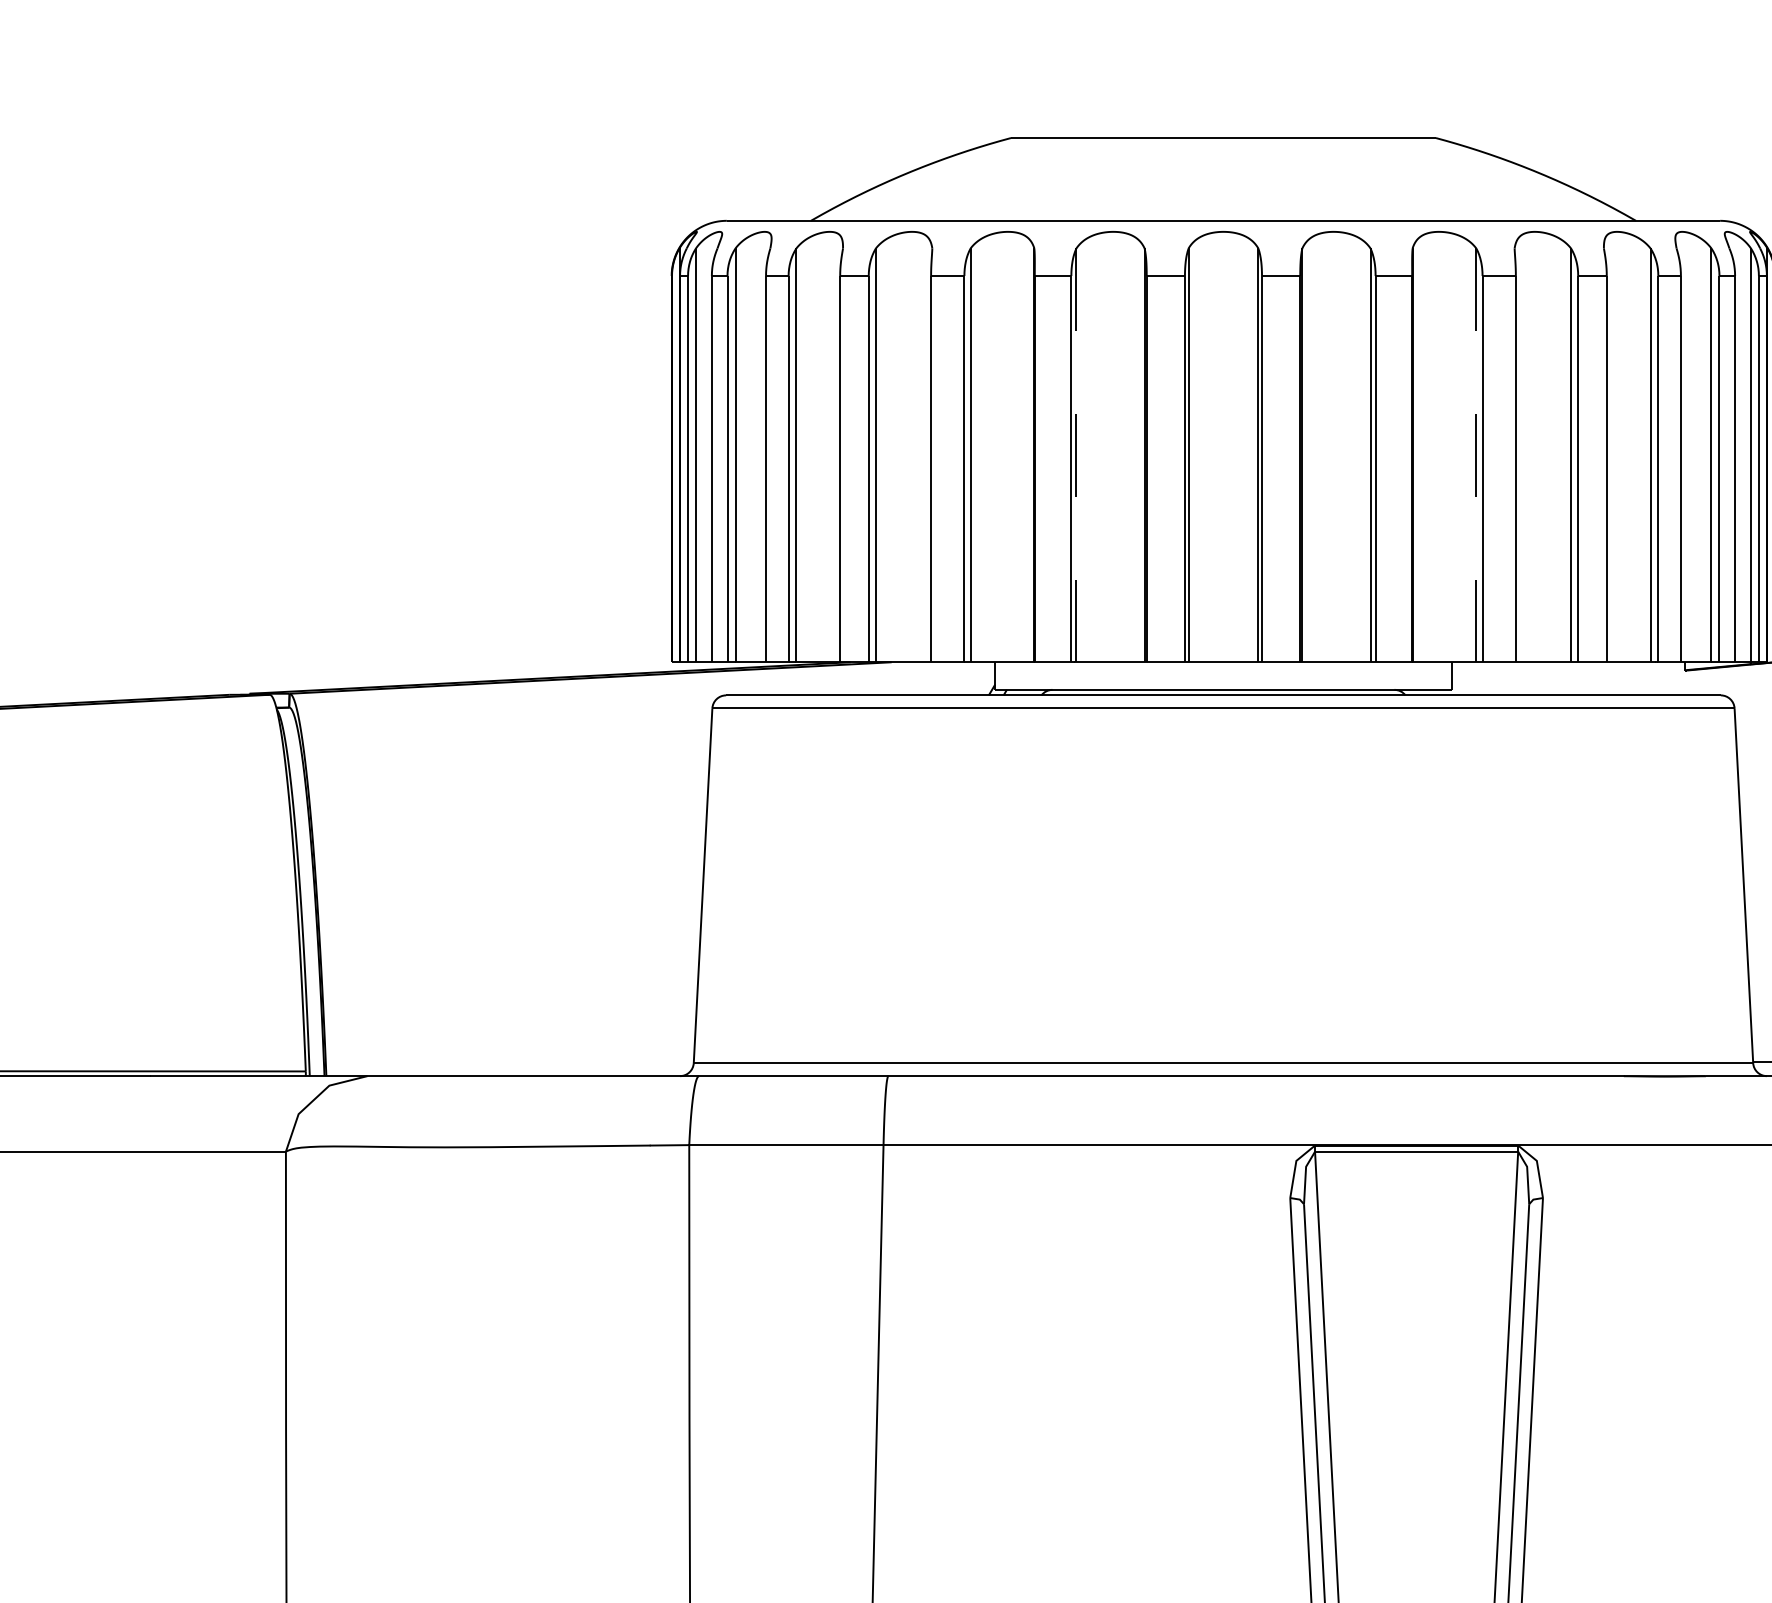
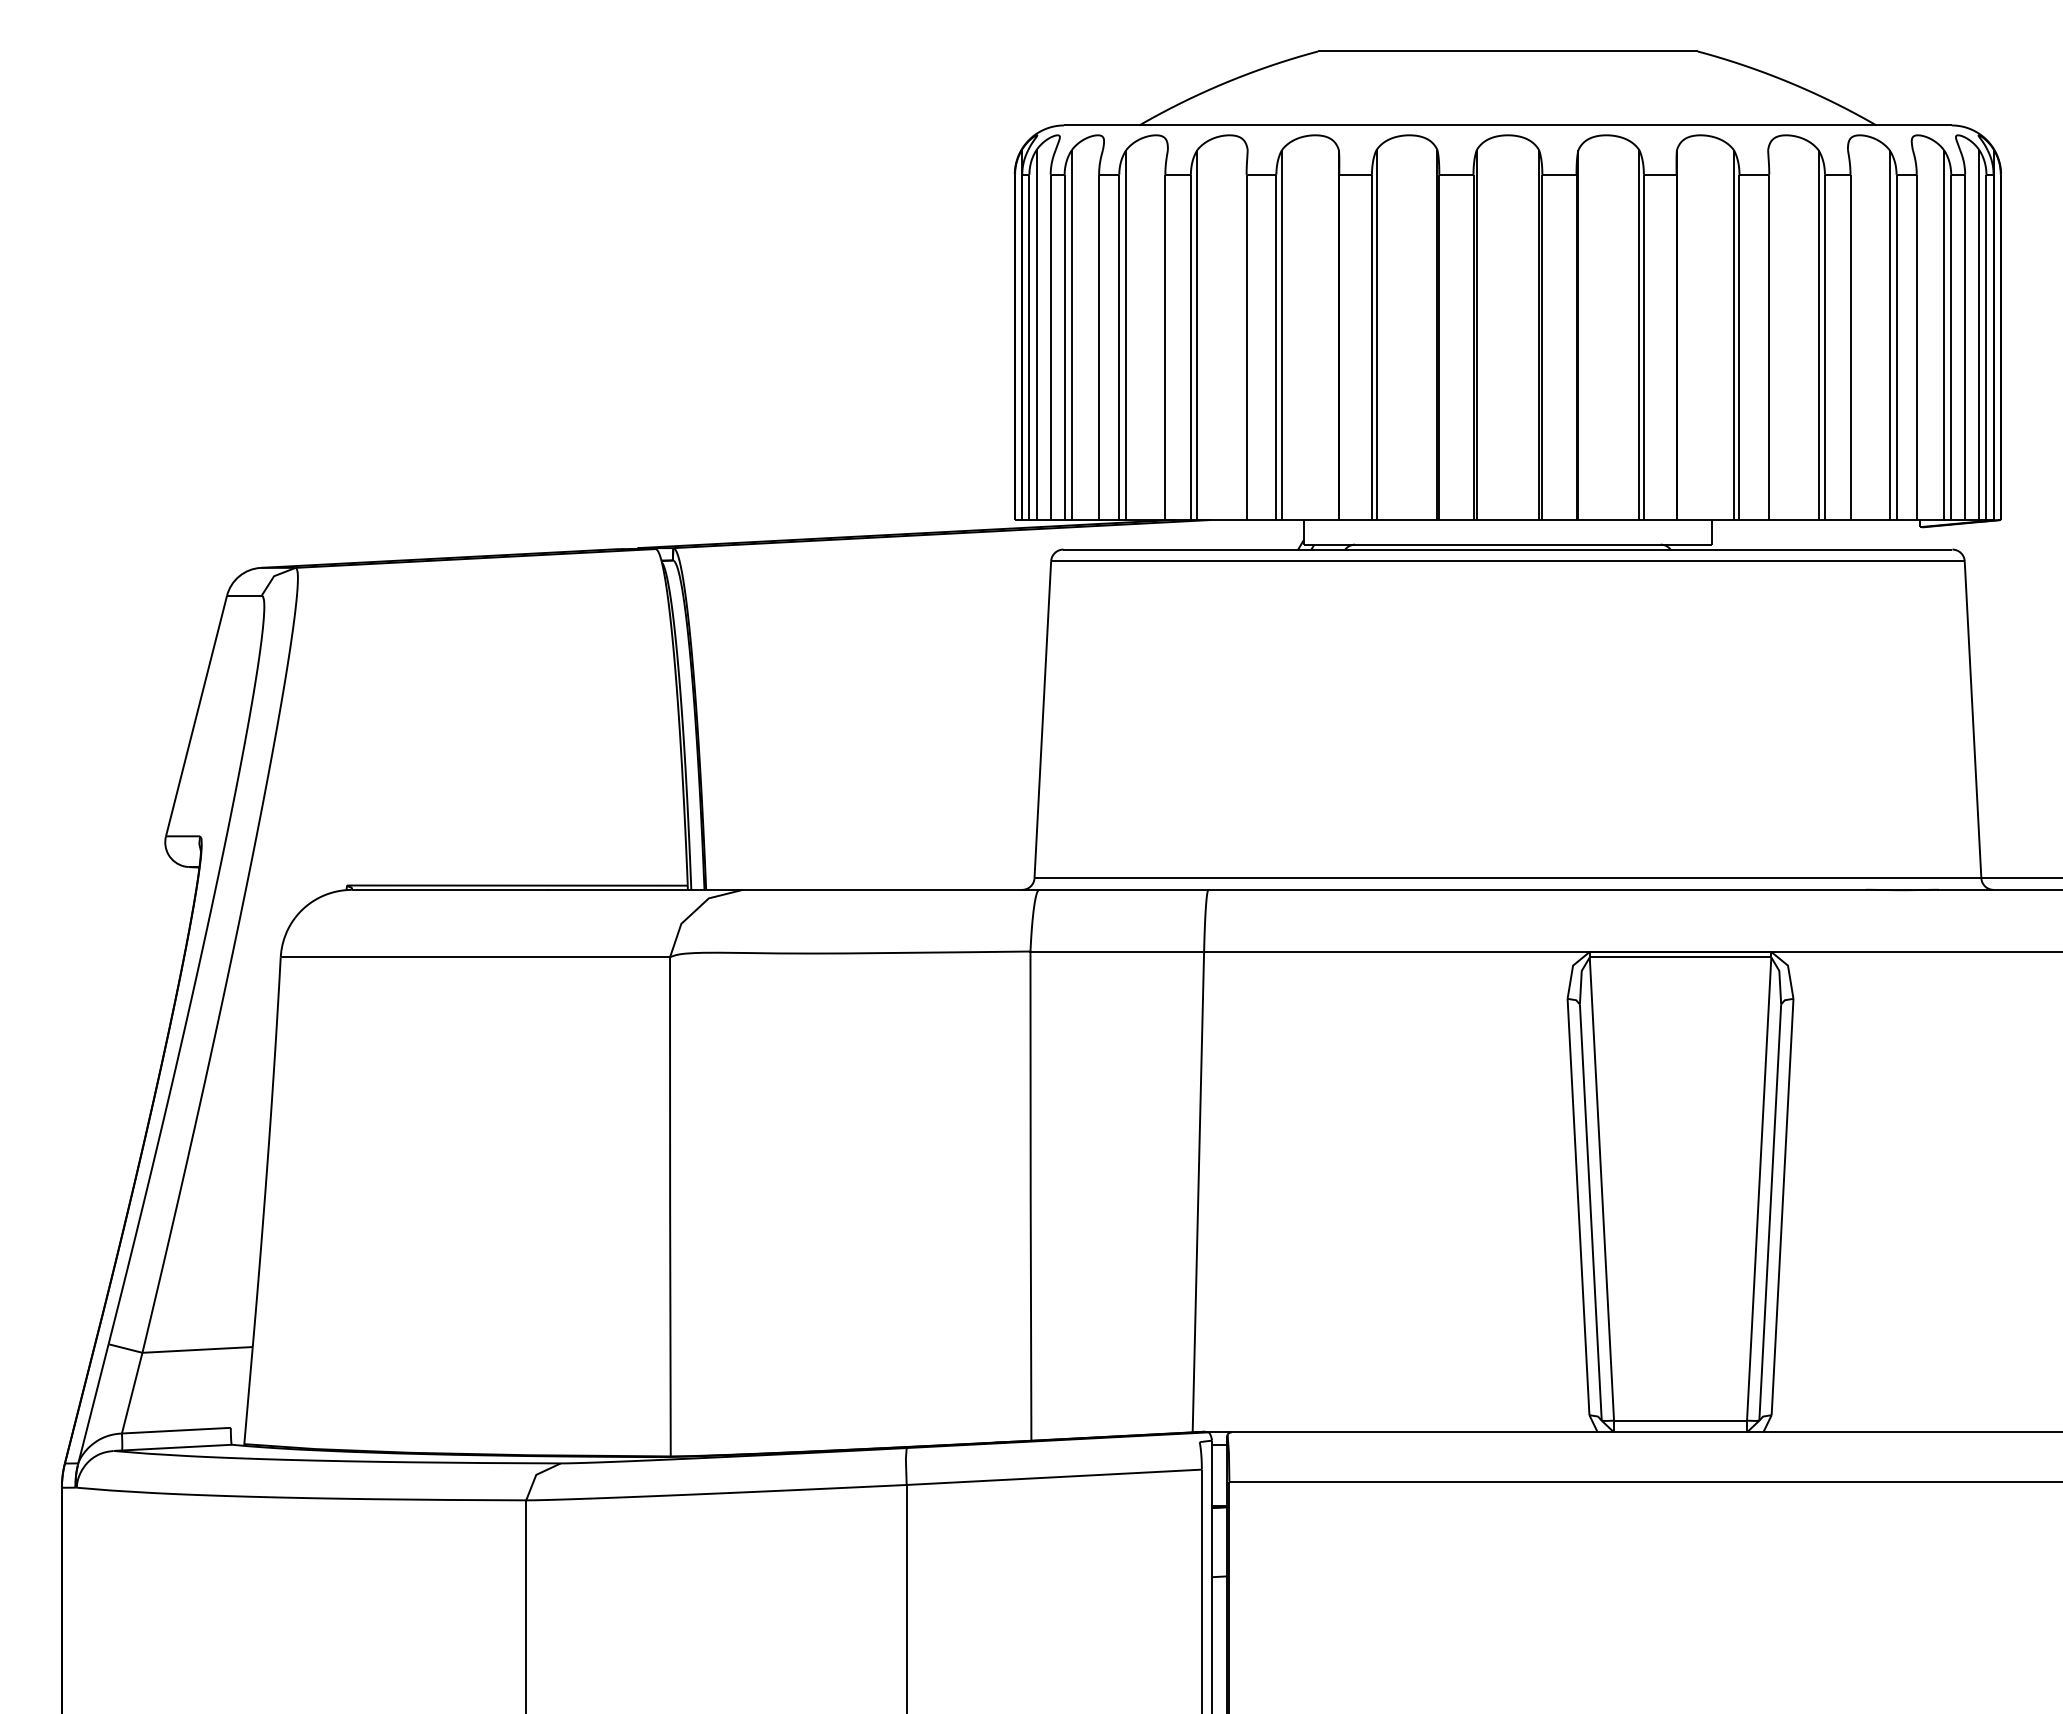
line: (1076, 455) -> (1376, 335), dashed -> solid
line: (1475, 455) -> (1733, 335), dashed -> solid

